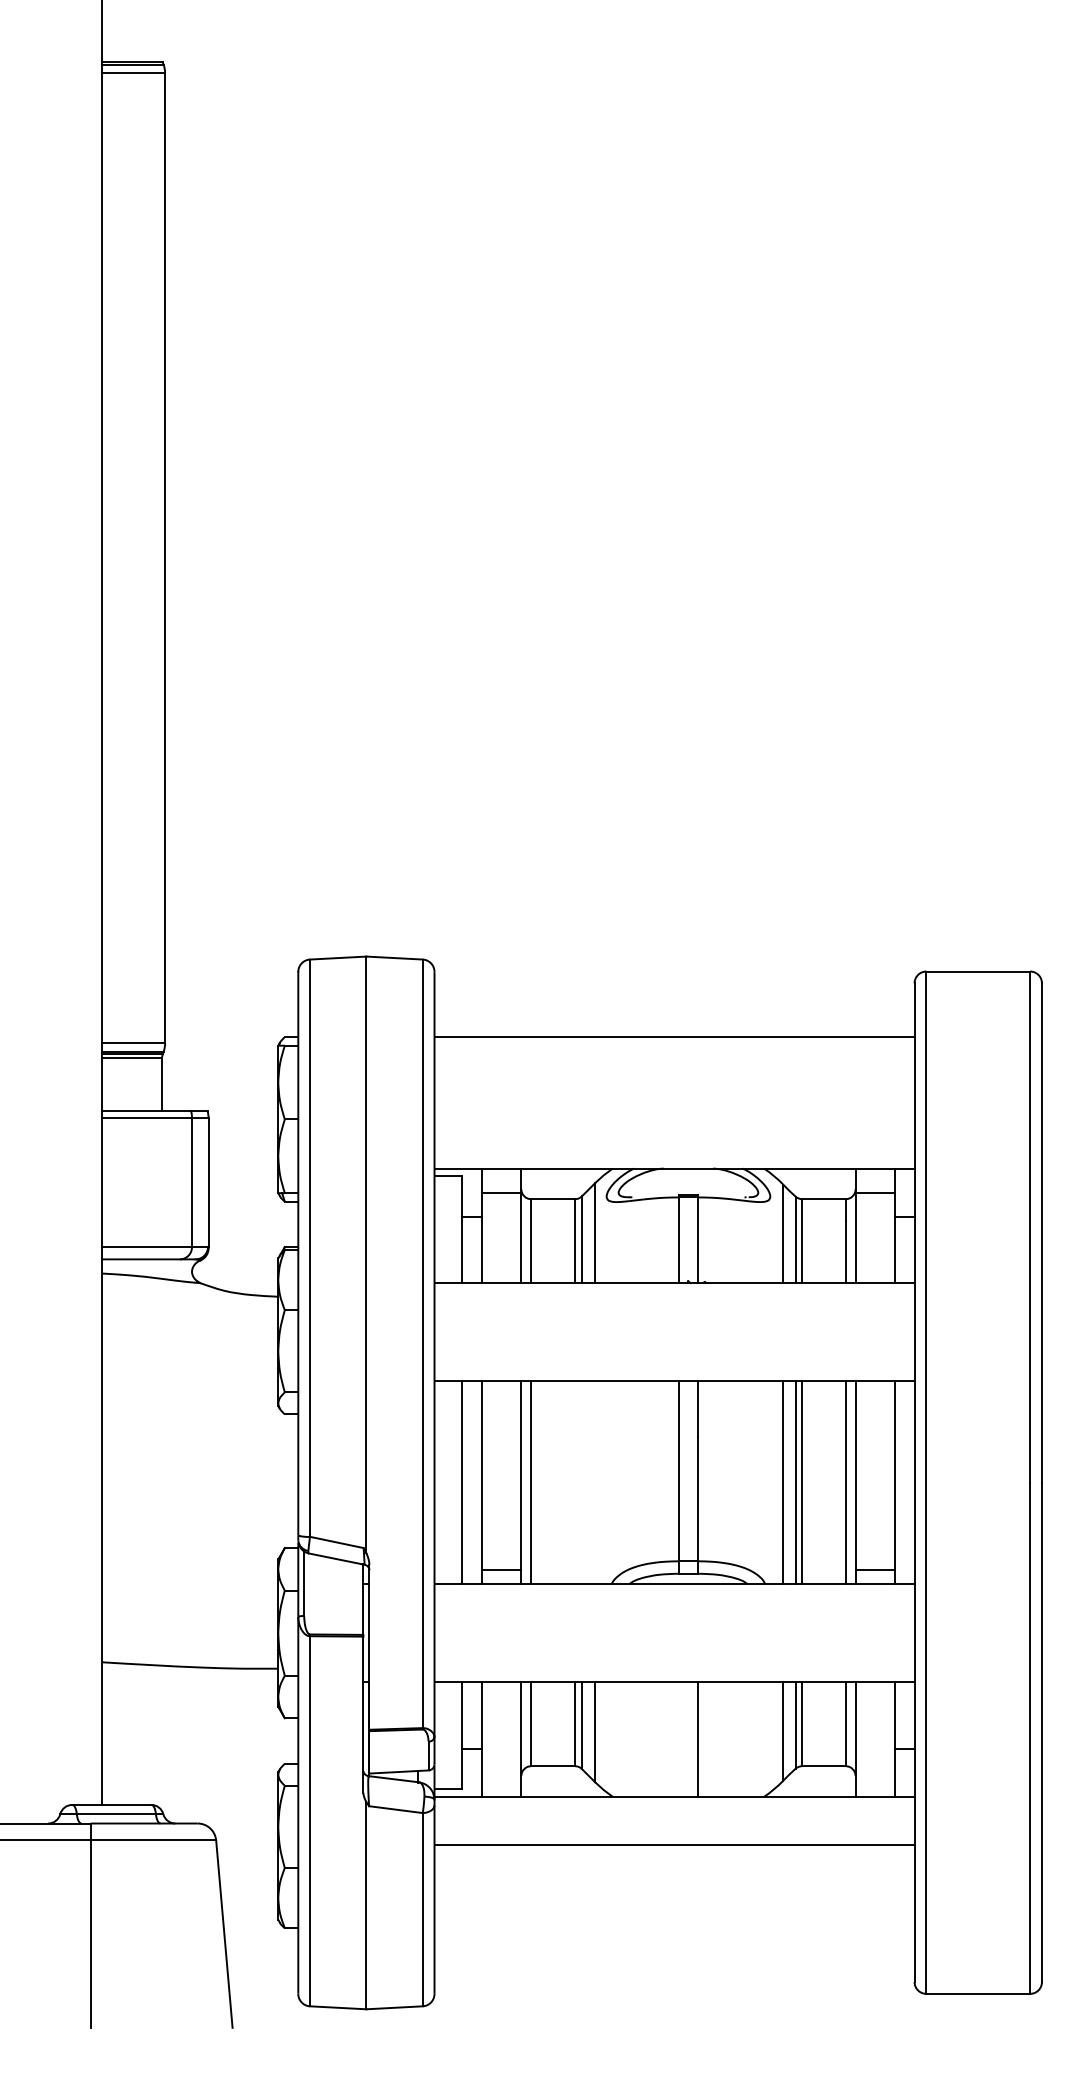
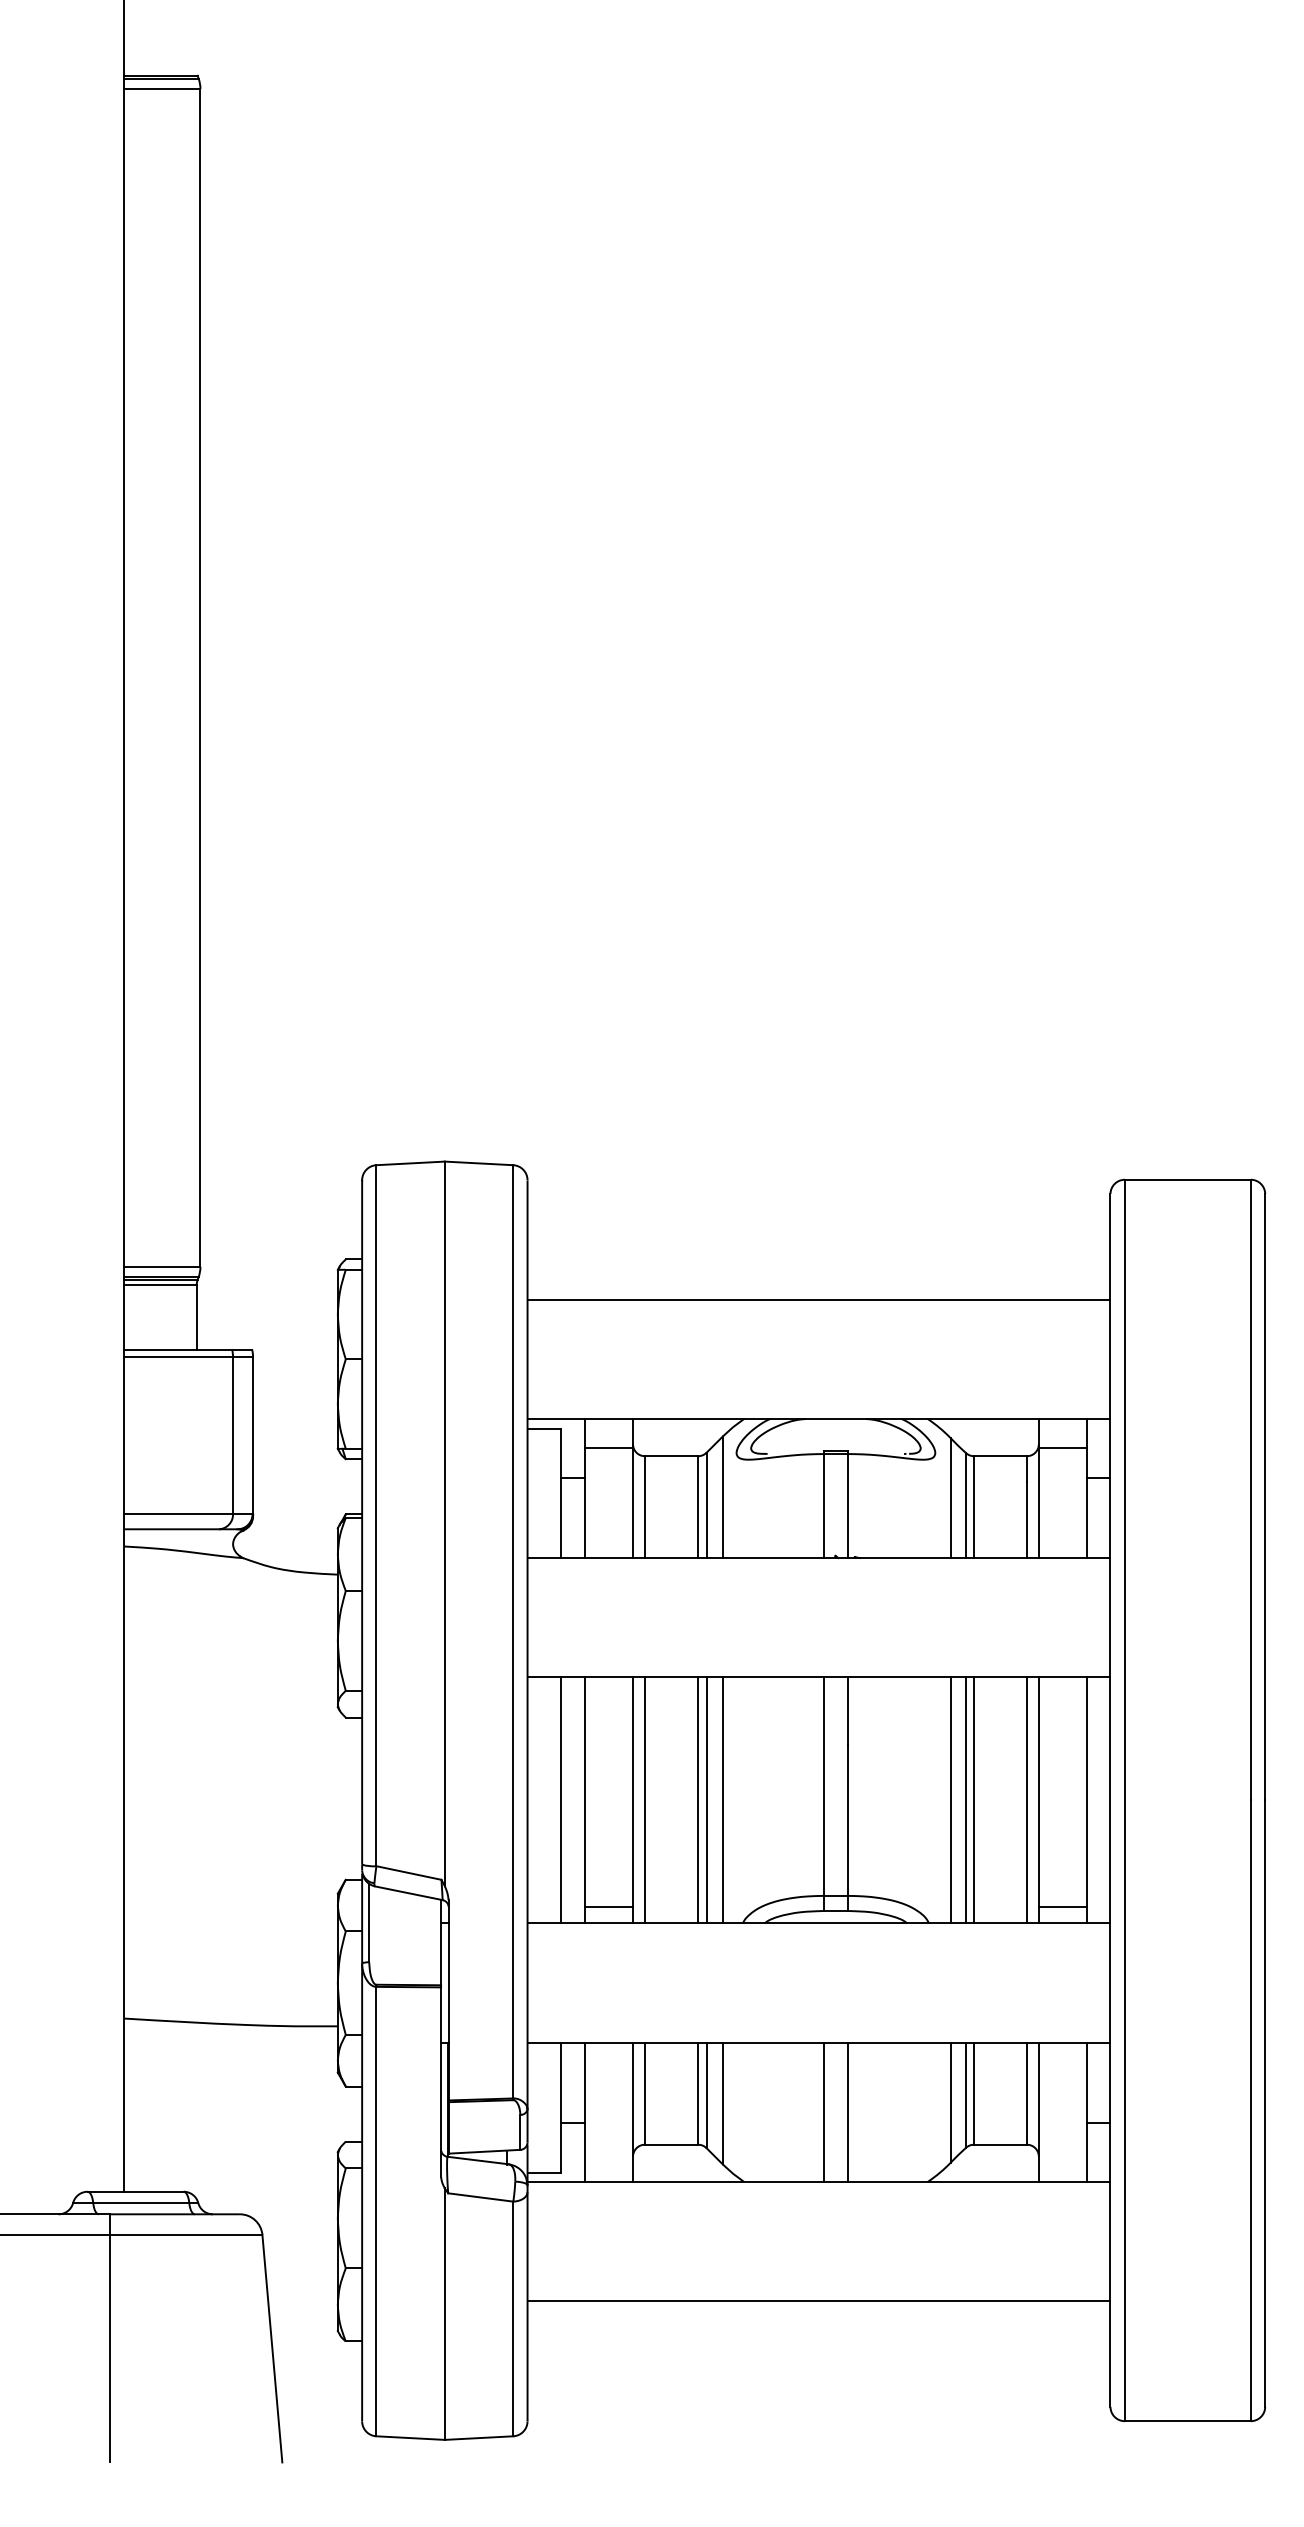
line: (674, 1037) -> (818, 1299), moved
line: (575, 1482) -> (698, 1800), added
line: (581, 1482) -> (706, 1800), added
line: (595, 1482) -> (723, 1800), added
line: (678, 1739) -> (823, 2112), added
line: (674, 1845) -> (818, 2301), moved

